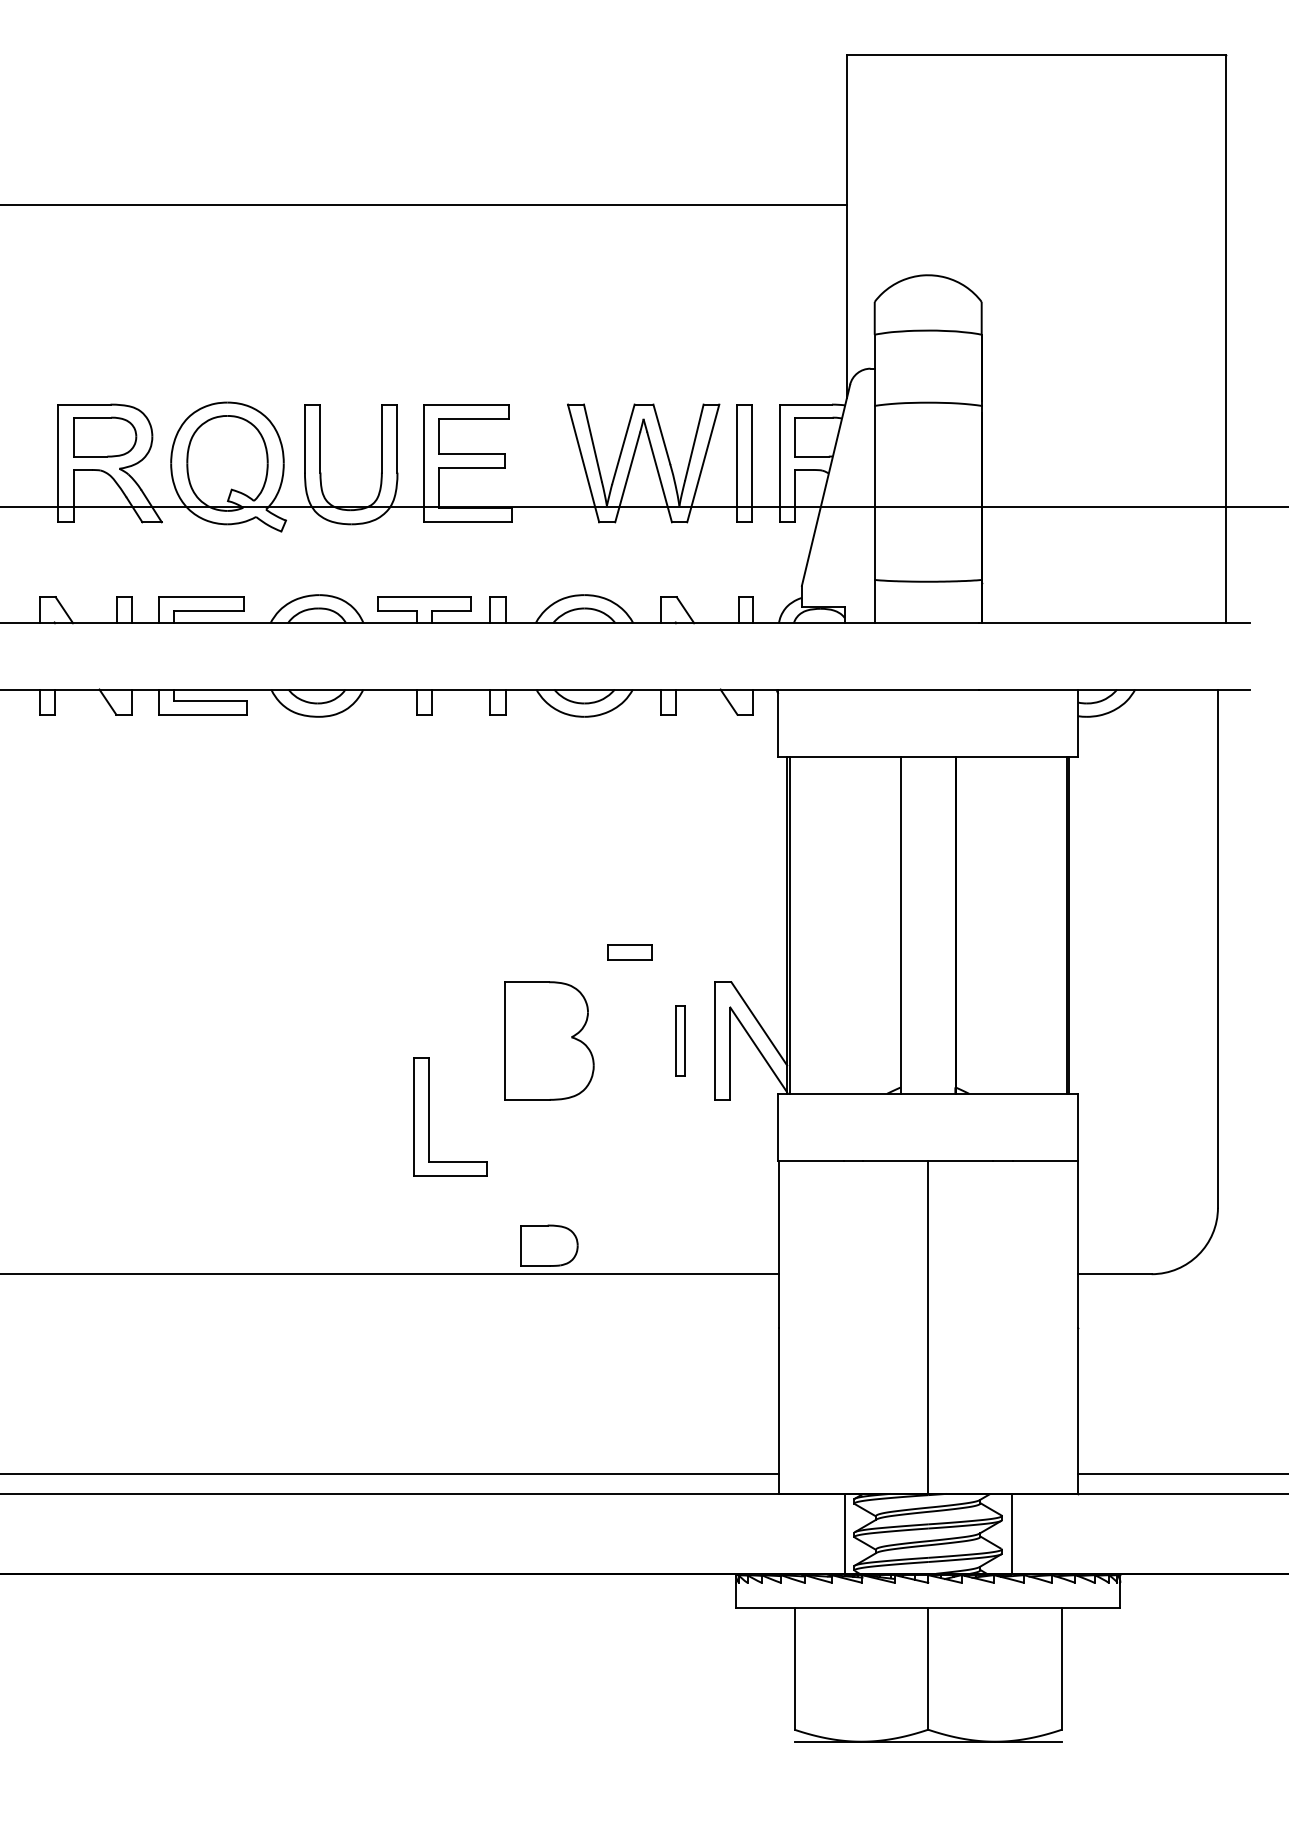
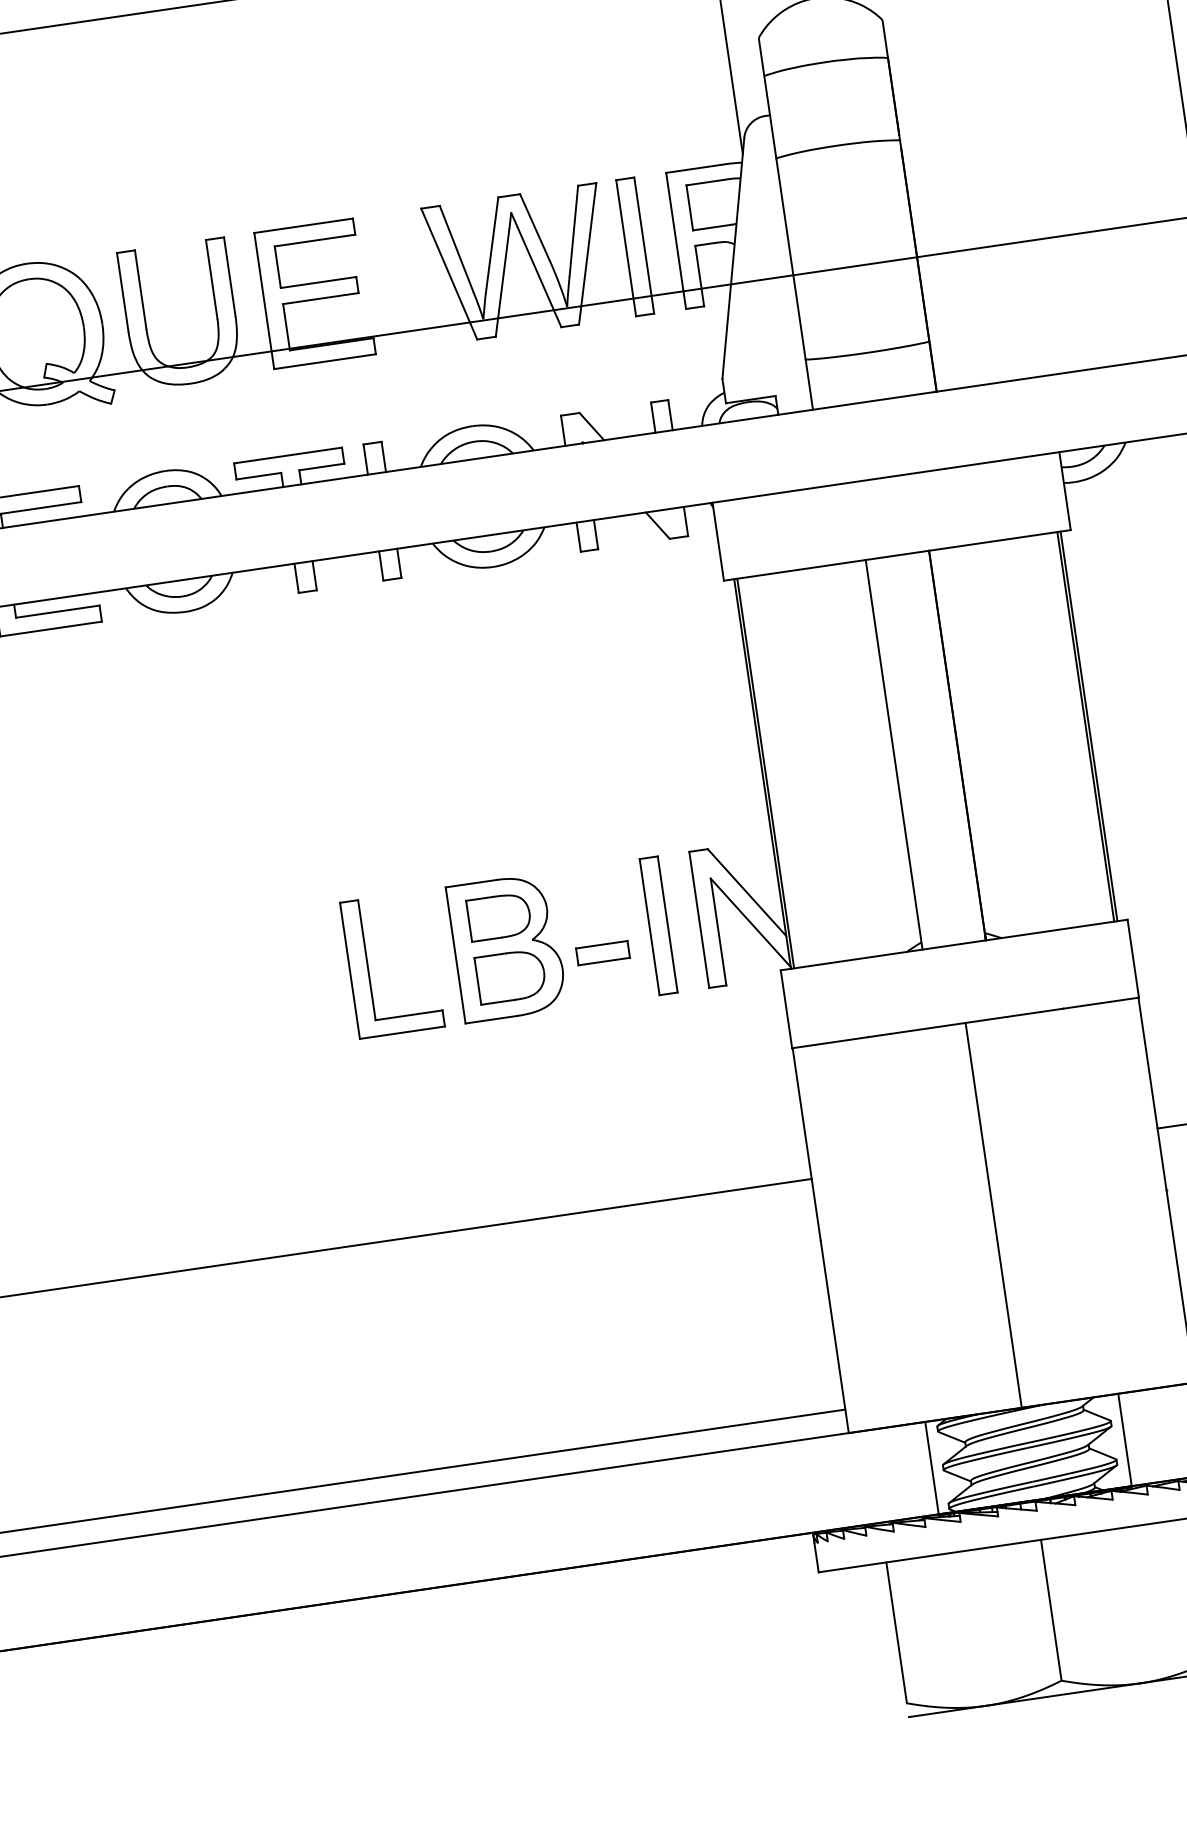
part: (629, 952) -> (602, 953), moved
part: (546, 1013) -> (499, 916), added
part: (680, 1040) -> (658, 925), size x1.67
part: (429, 1116) -> (368, 967), moved
part: (549, 1245) -> (511, 976), moved

